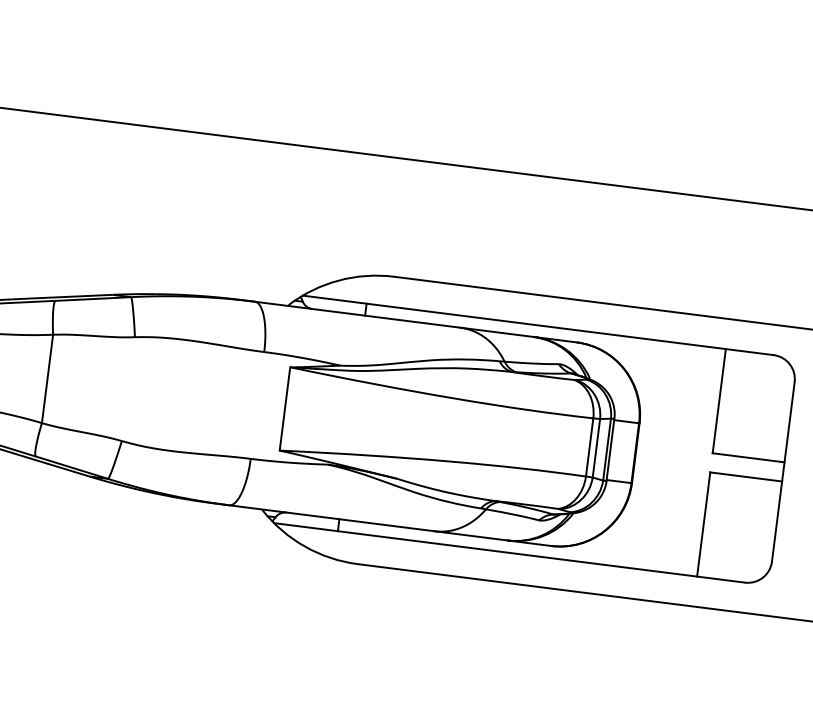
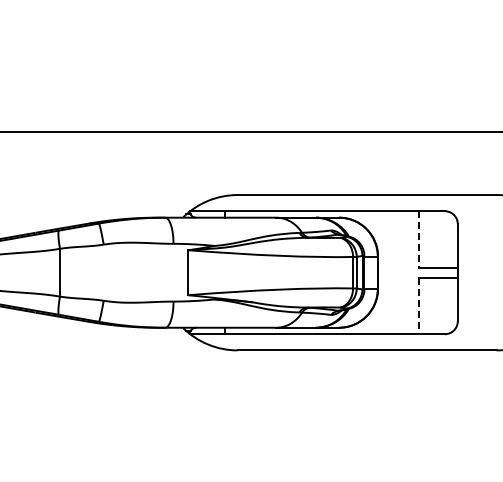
line: (718, 401) -> (418, 239), solid -> dashed
line: (702, 525) -> (418, 306), solid -> dashed

